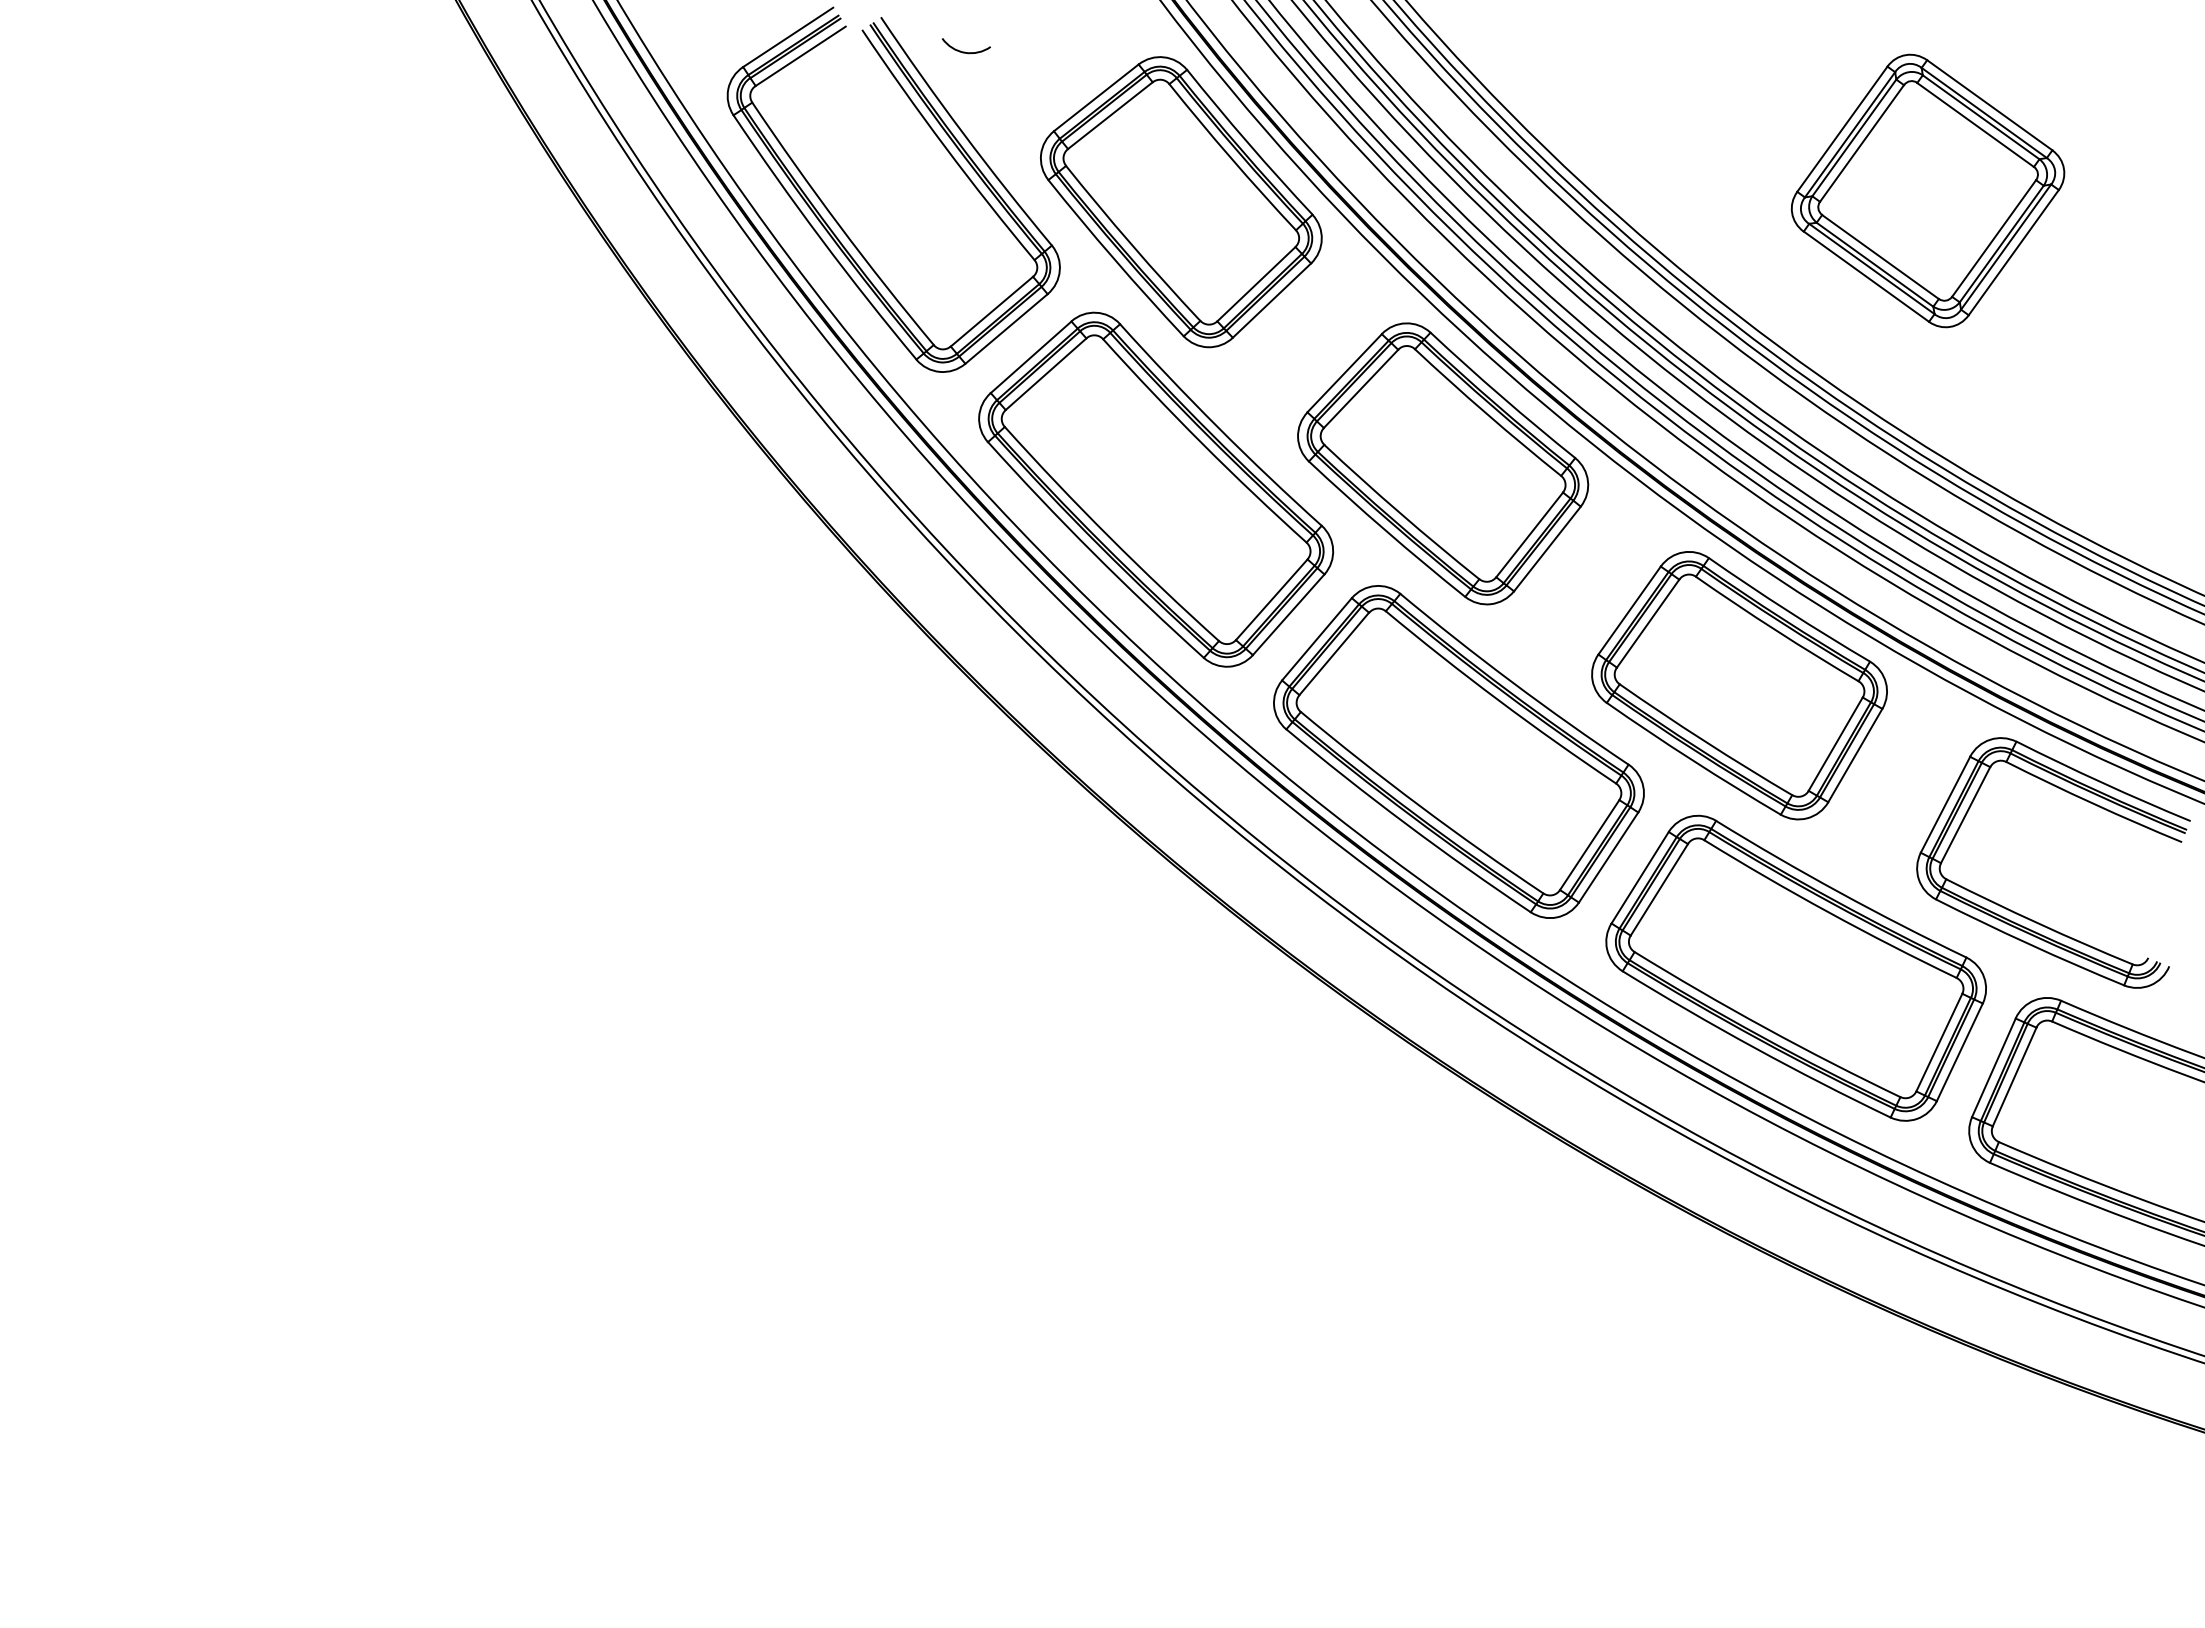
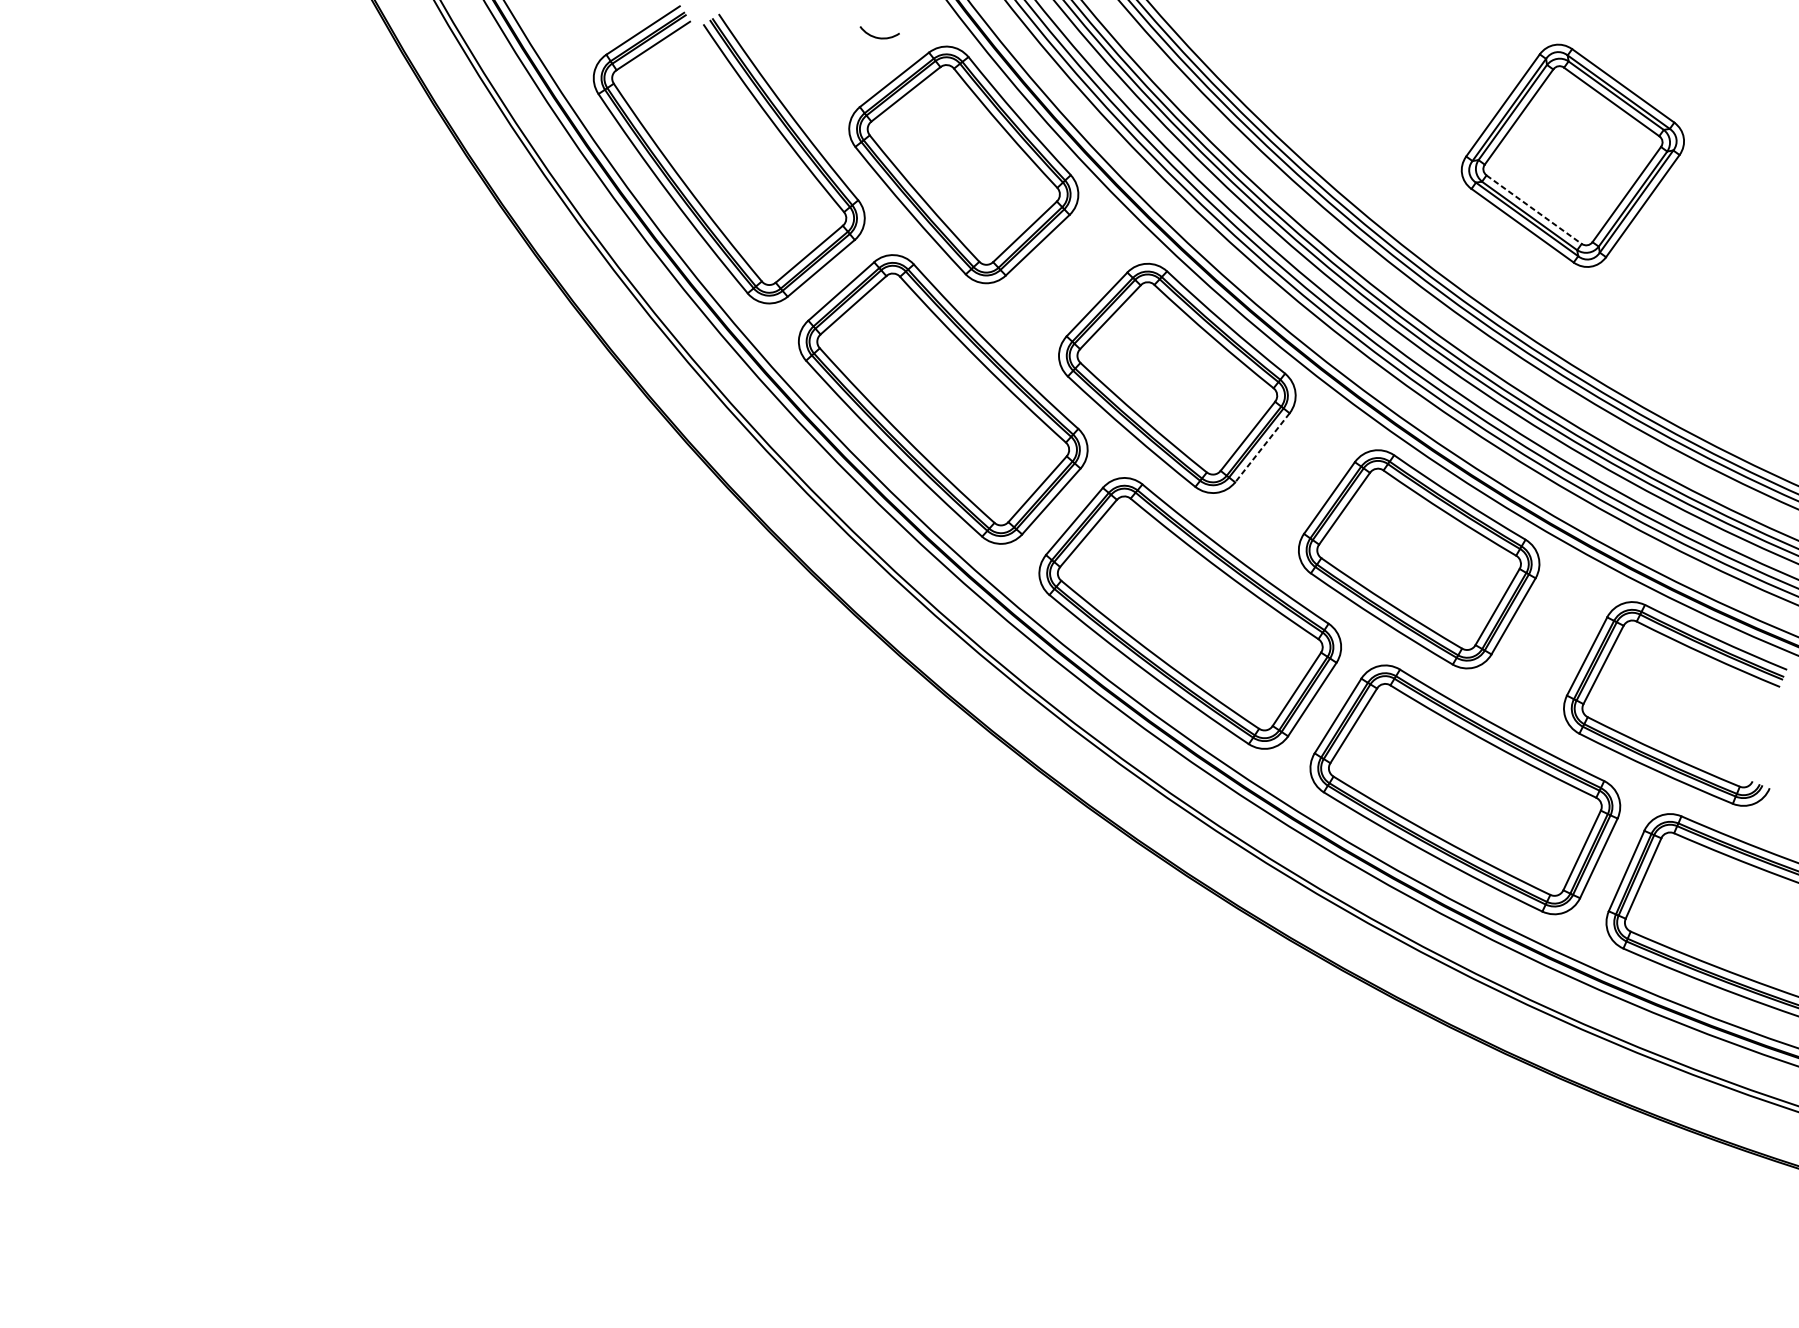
arc: (965, 51) -> (879, 37), moved
line: (1880, 257) -> (1534, 210), solid -> dashed
line: (1547, 549) -> (1262, 448), solid -> dashed

